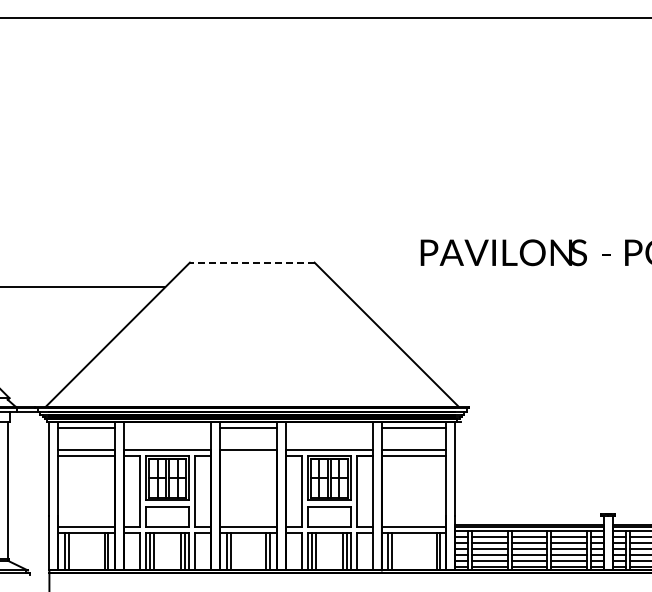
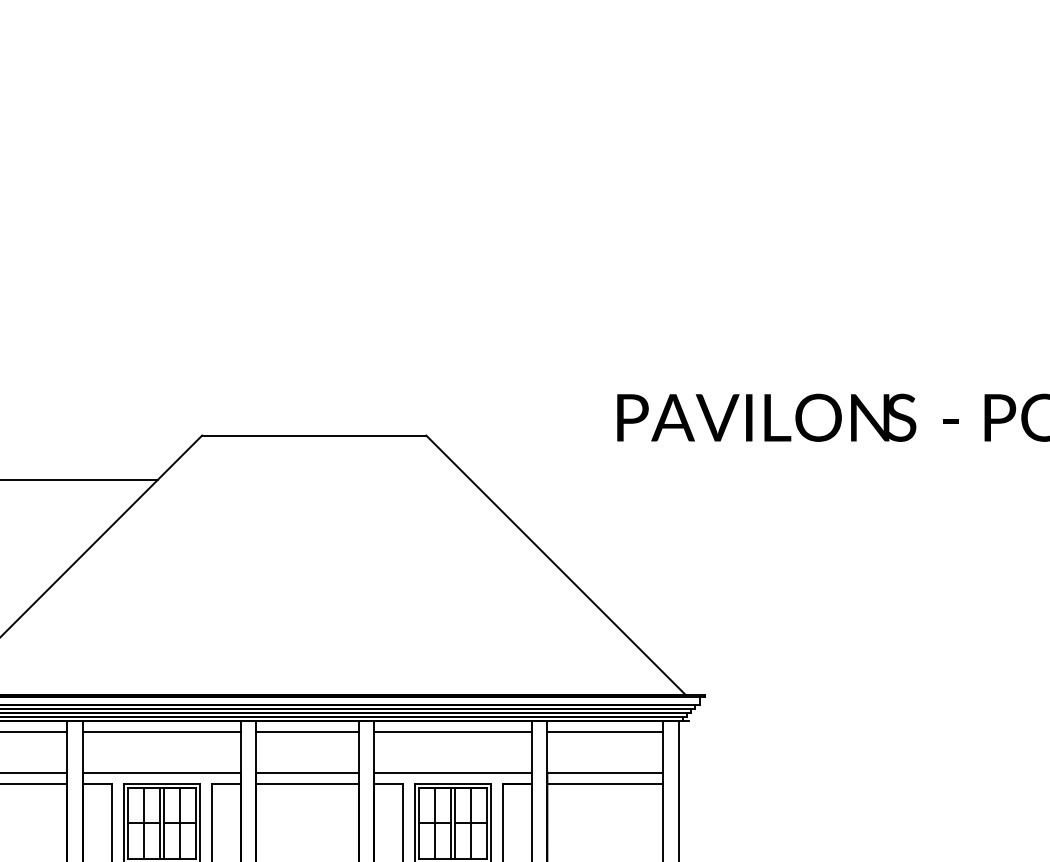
line: (251, 262) -> (312, 435), dashed -> solid
line: (167, 427) -> (161, 732), added
line: (329, 427) -> (453, 732), added
line: (248, 456) -> (307, 784), added

